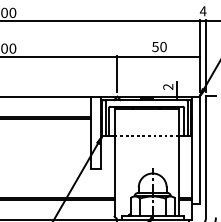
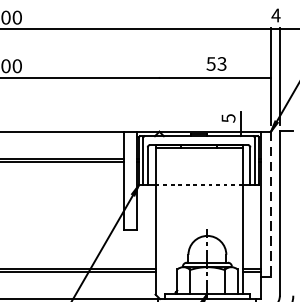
text: (163, 46) -> (222, 63), 50 -> 53
line: (117, 73) -> (159, 100), removed
text: (168, 86) -> (228, 117), 2 -> 5
line: (199, 150) -> (270, 204), solid -> dashed

